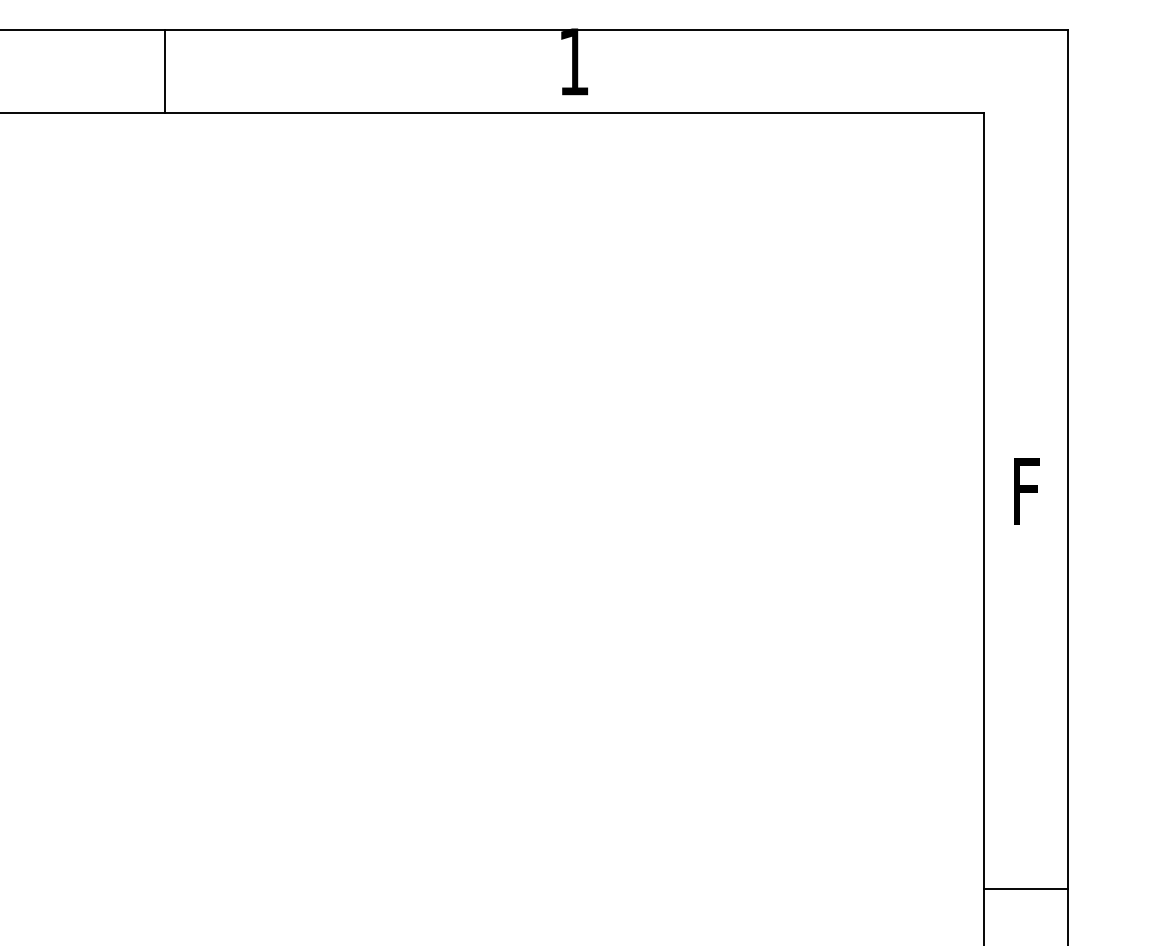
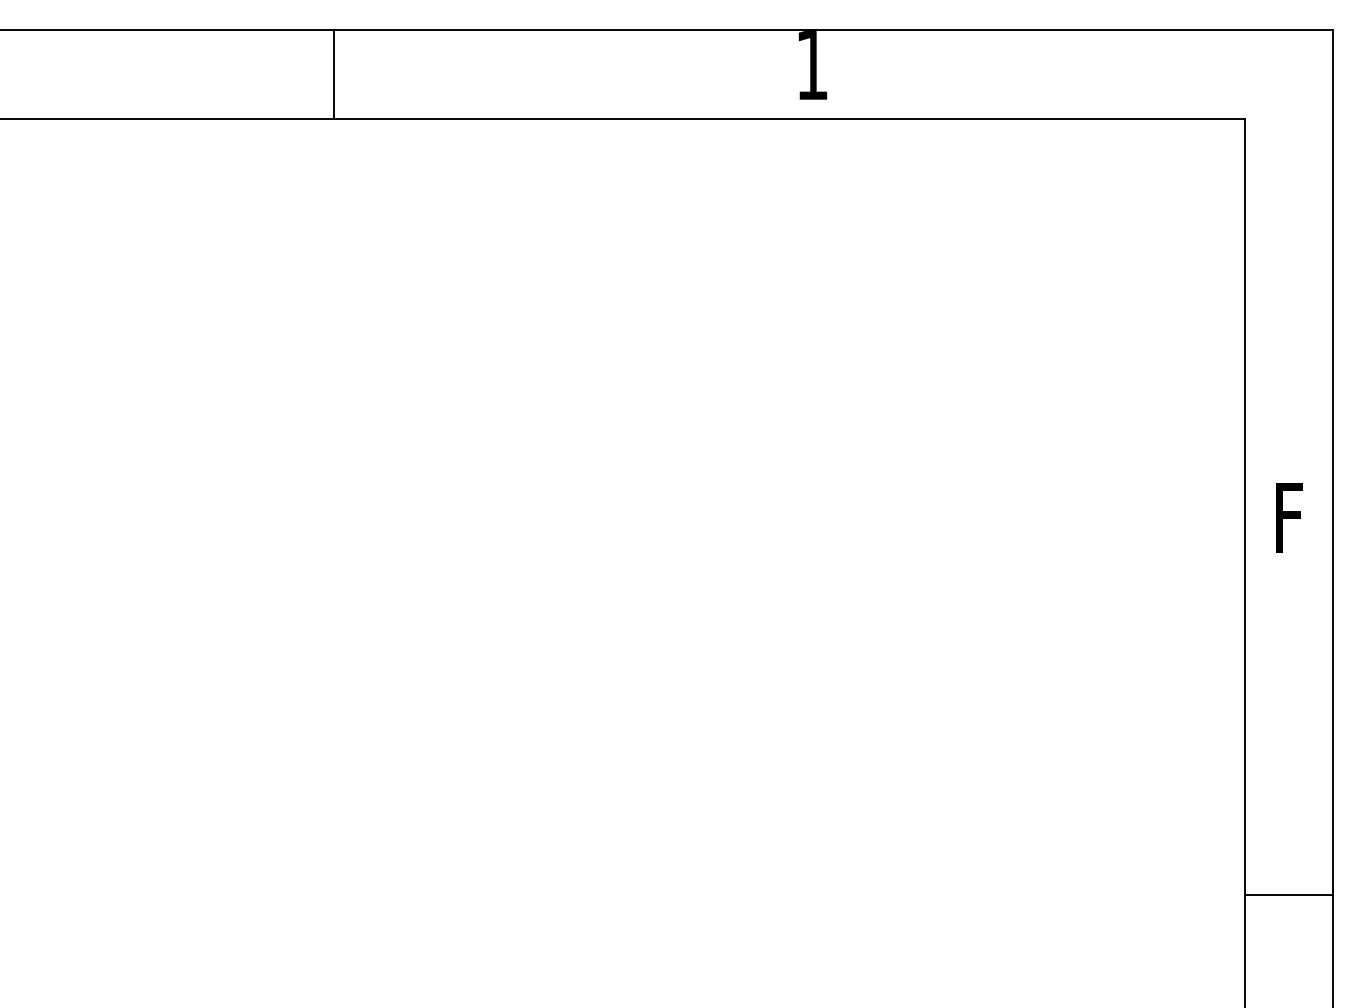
line: (165, 71) -> (334, 74), moved
line: (1025, 888) -> (1288, 894), moved

